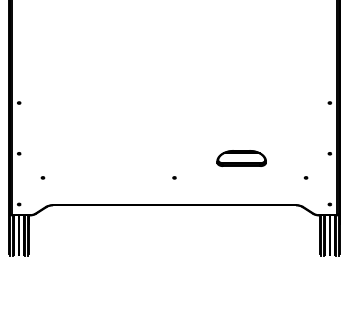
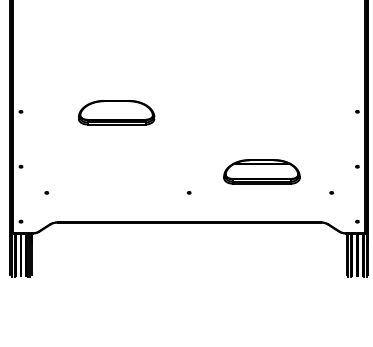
part: (107, 103) -> (116, 112), added
part: (241, 158) -> (261, 171), size x1.43

